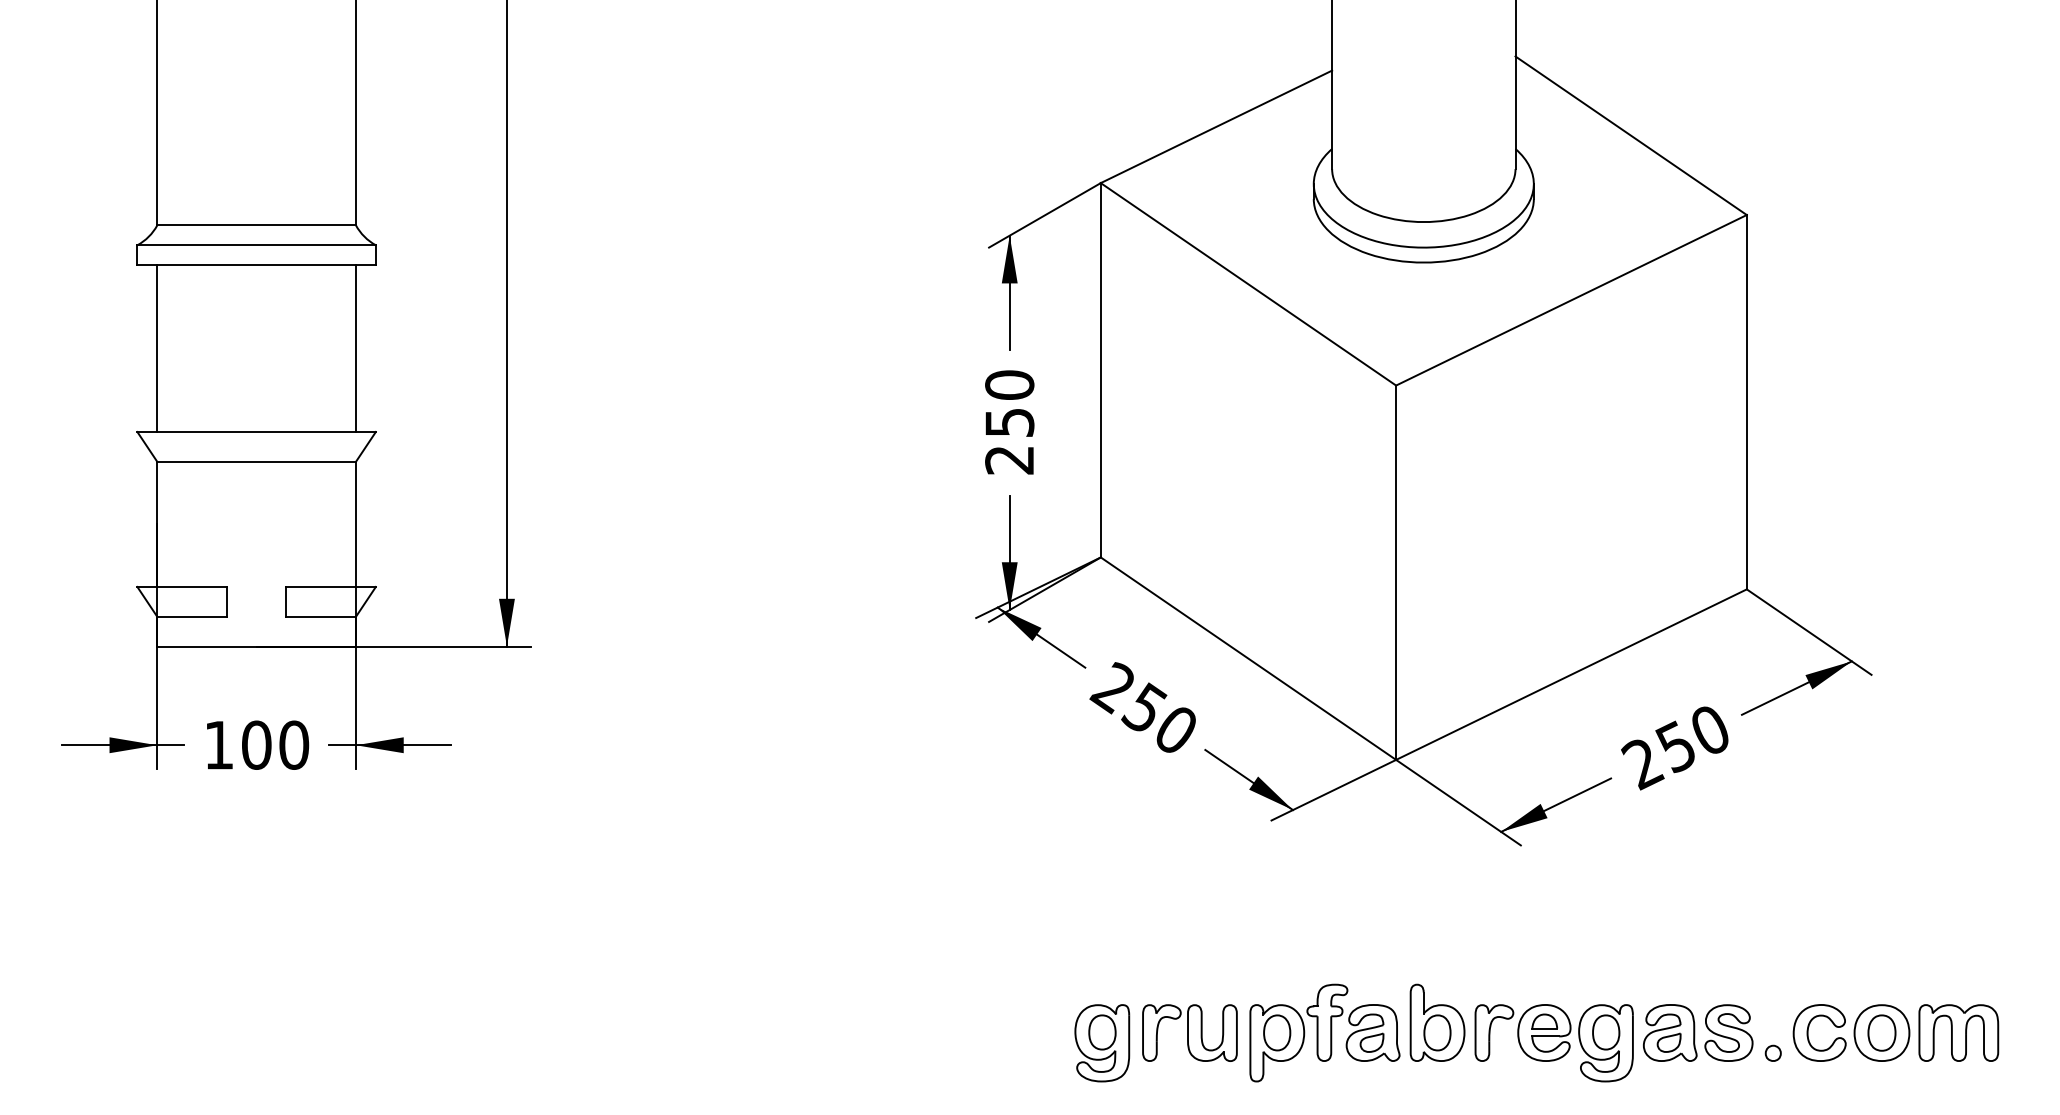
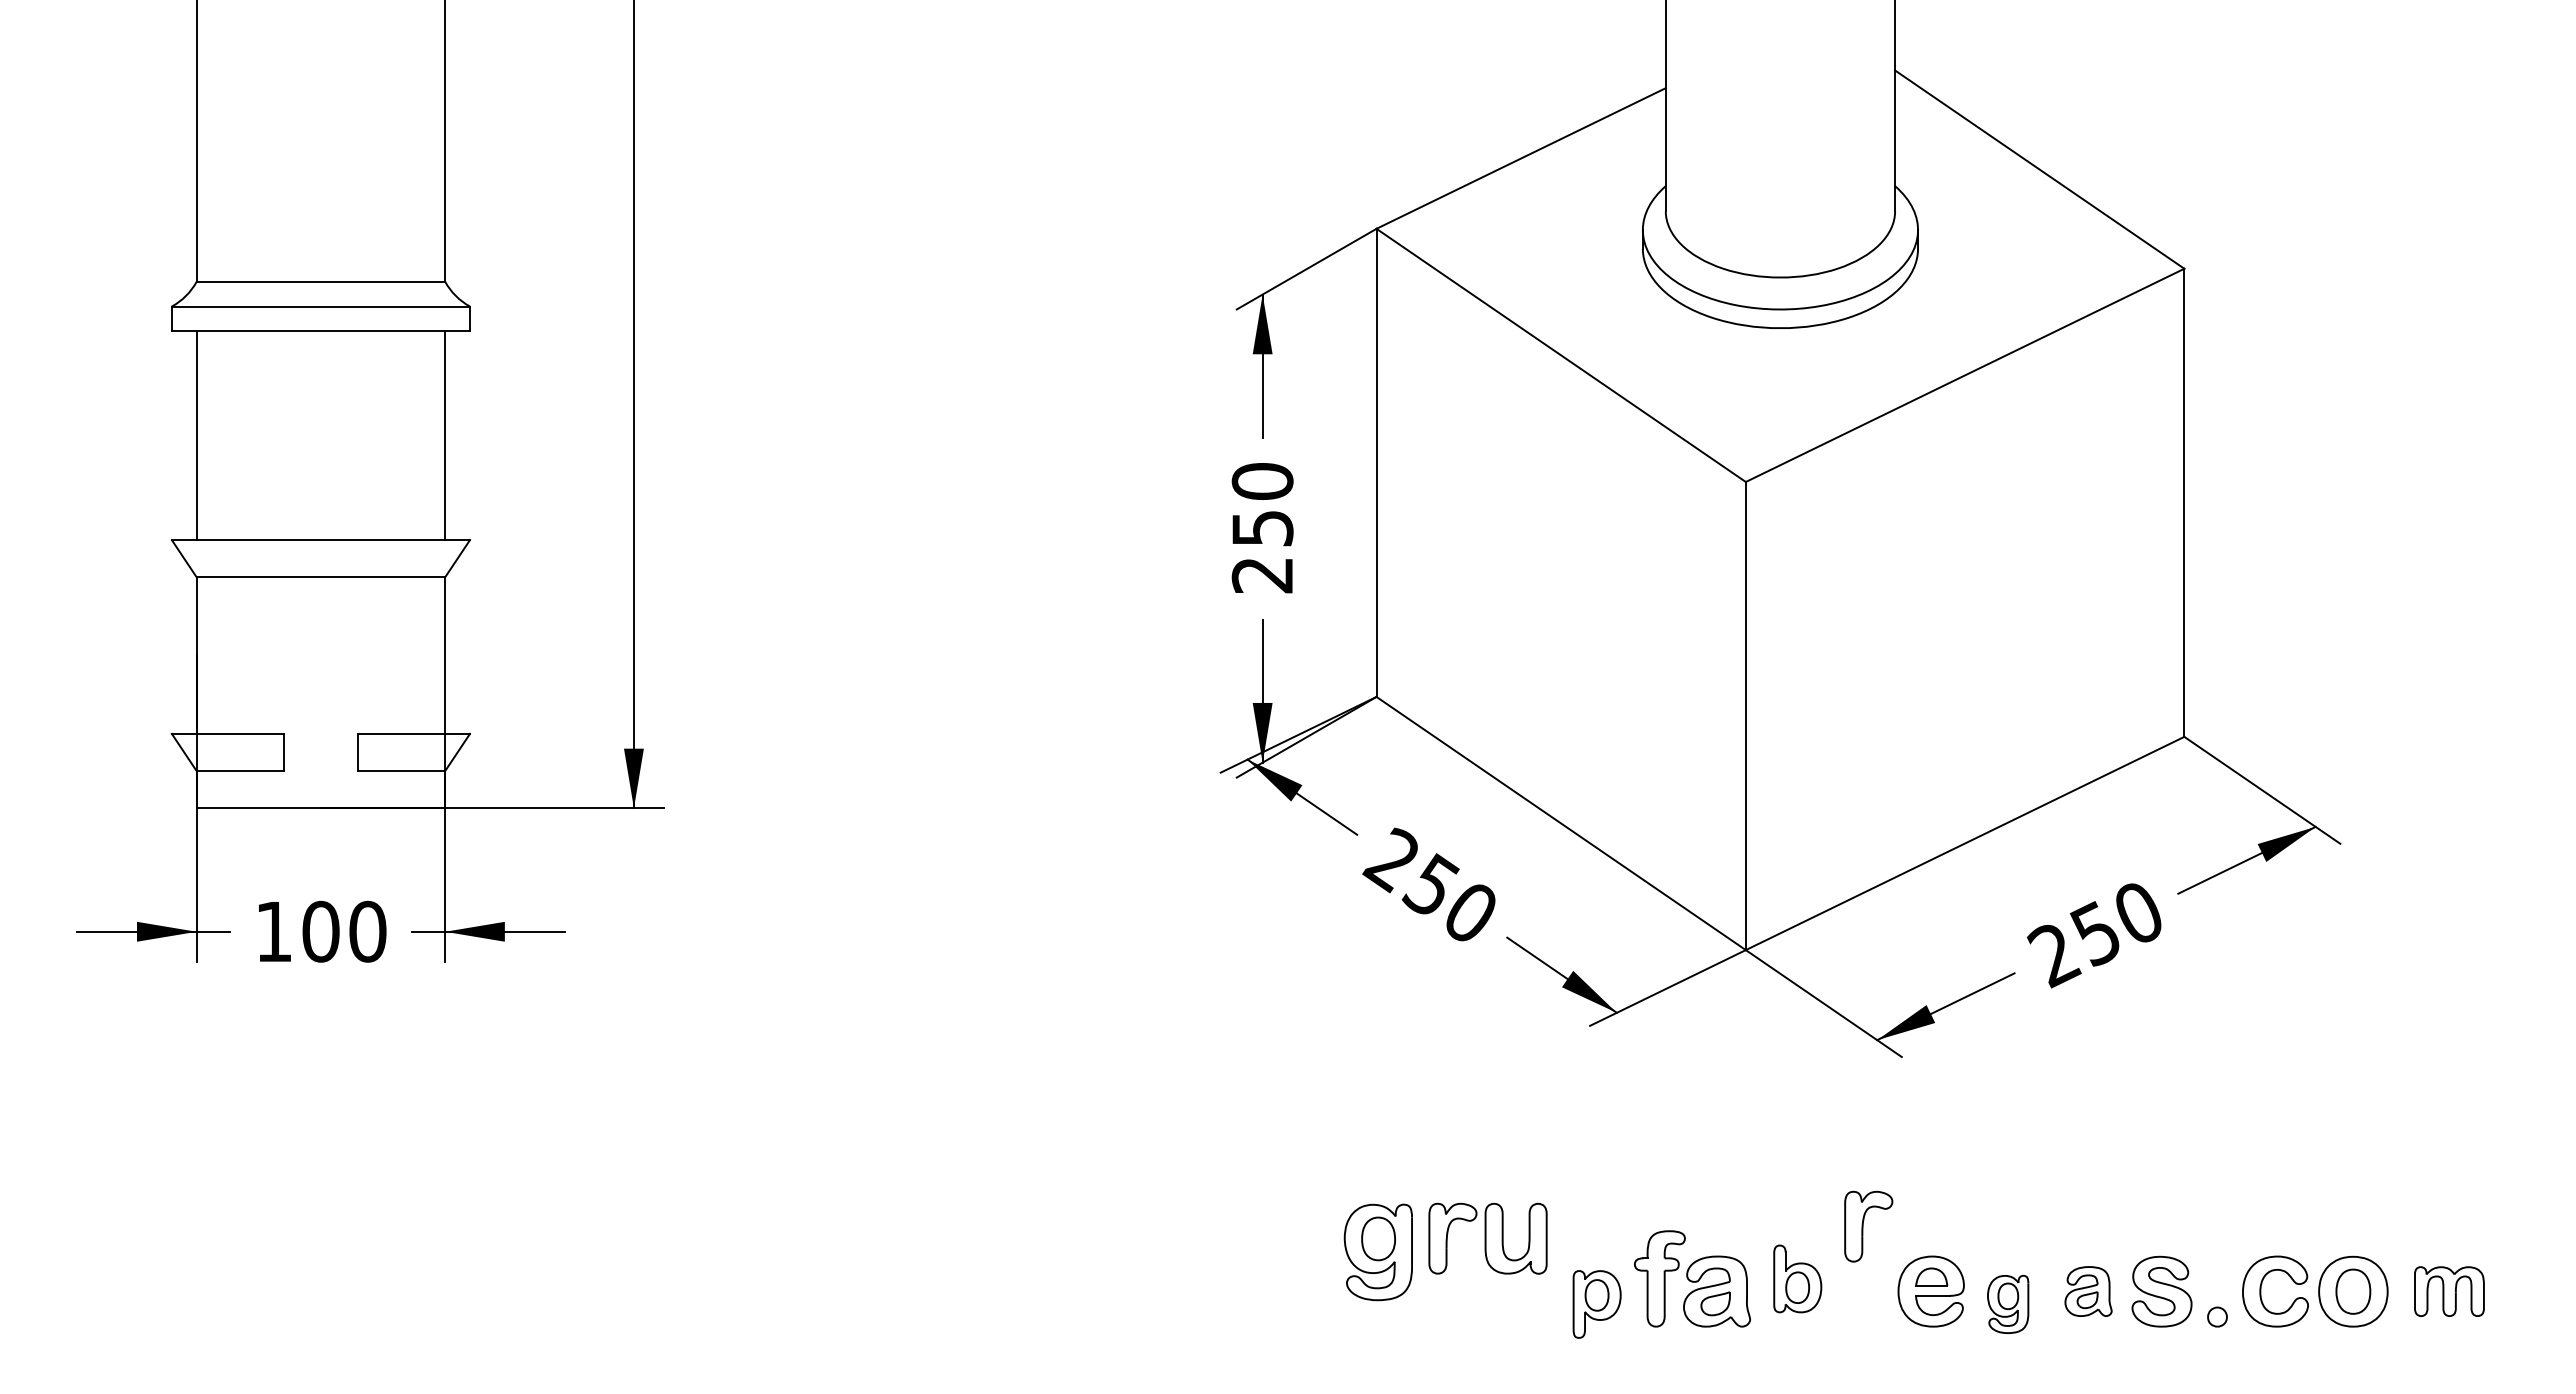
part: (1437, 1022) -> (1797, 1278), size x0.7
part: (1189, 1032) -> (1487, 1238), moved
part: (1494, 1032) -> (1868, 1226), moved
part: (1670, 1032) -> (2088, 1291), size x0.7
part: (1958, 1032) -> (2449, 1291), size x0.7
part: (1101, 1043) -> (1377, 1252), moved
part: (1276, 1043) -> (1596, 1304), size x0.7
part: (1605, 1043) -> (2007, 1304), size x0.6

